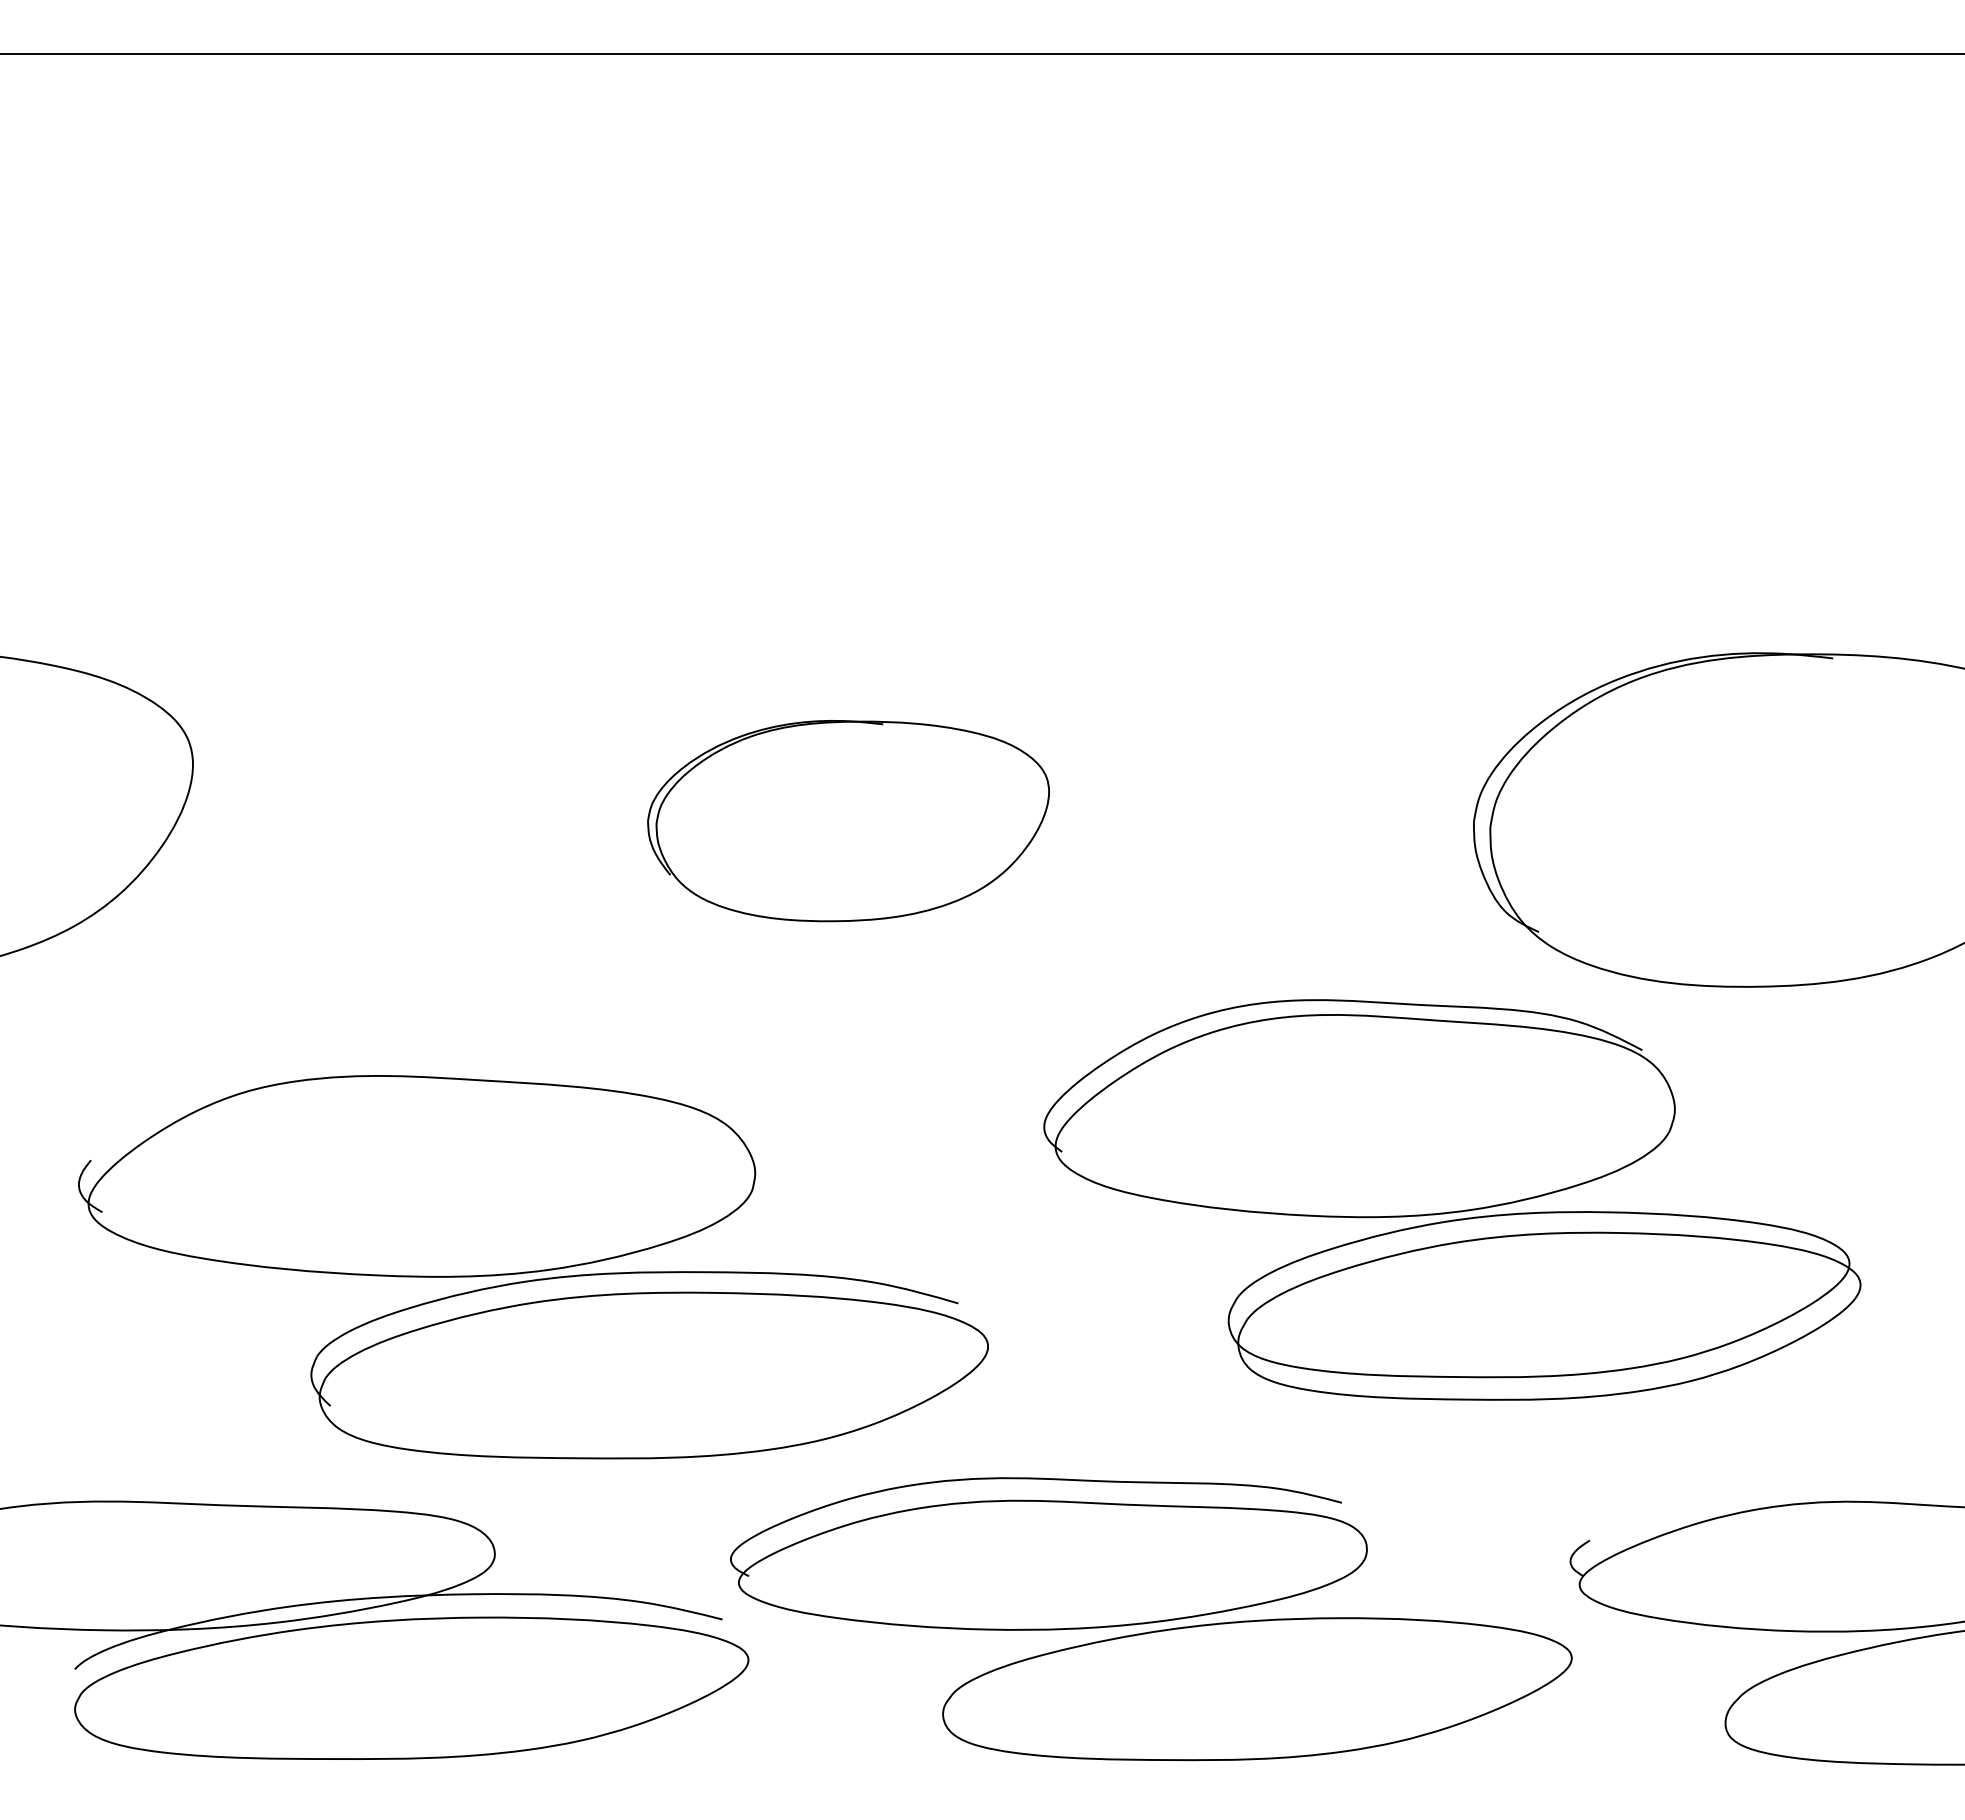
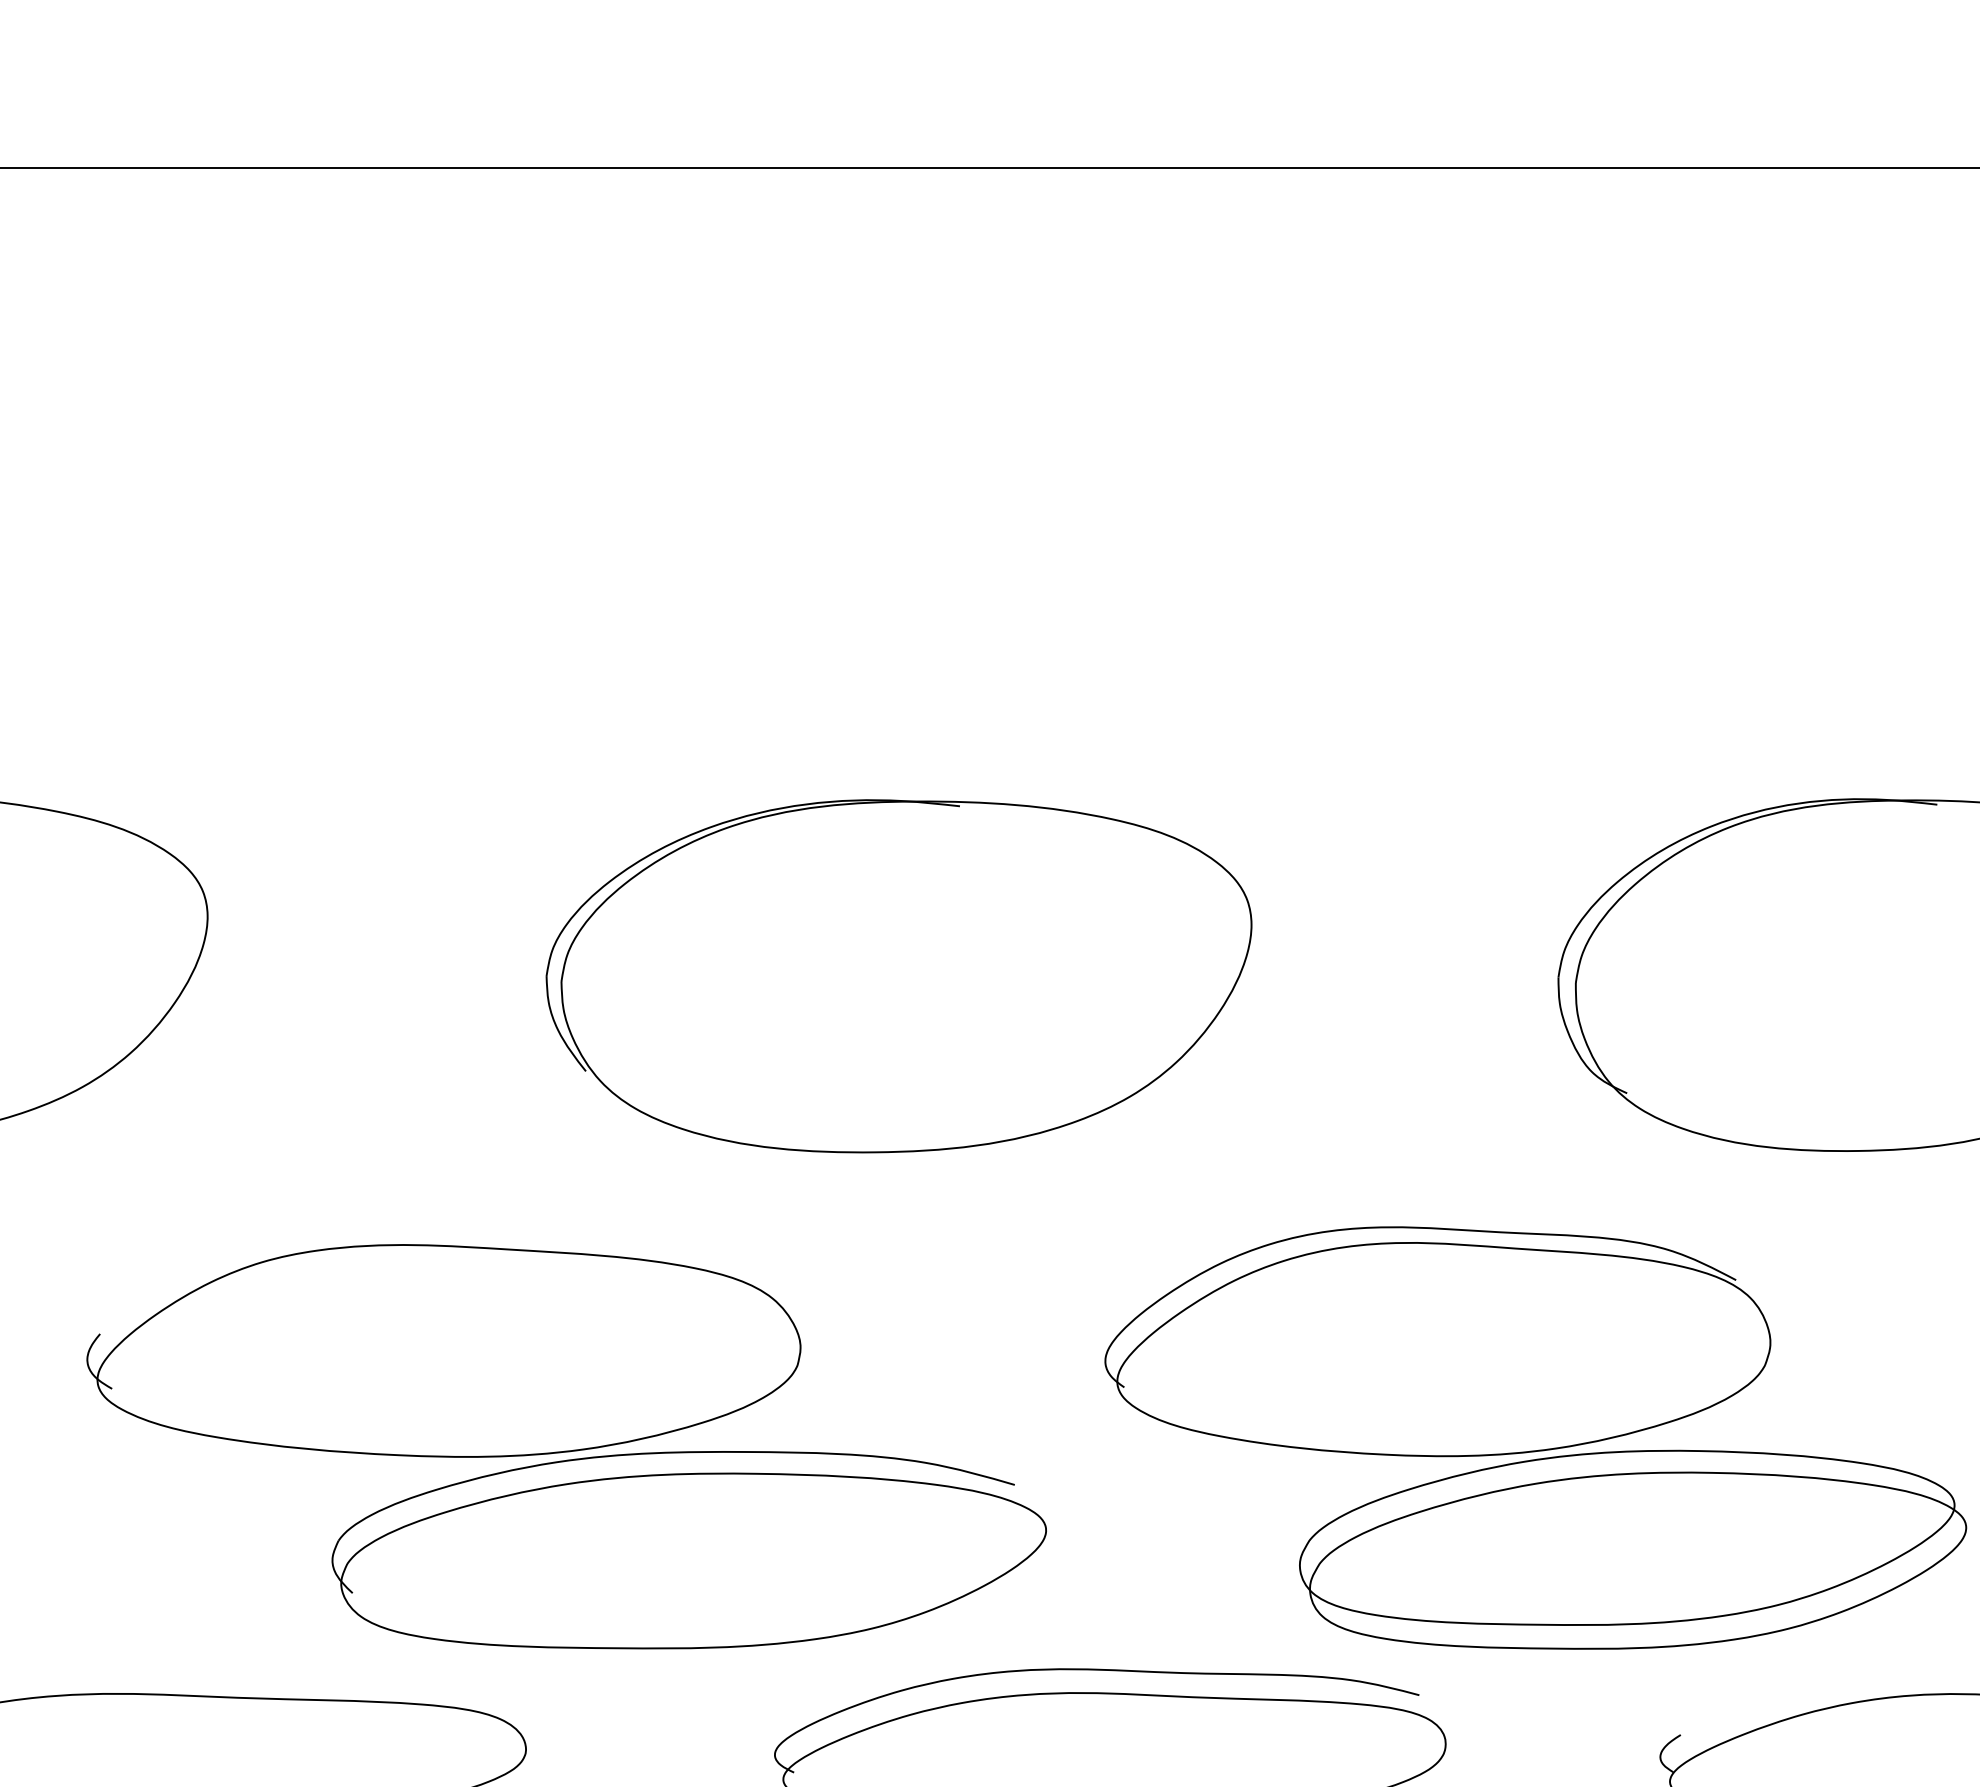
part: (848, 820) -> (898, 975), size x1.67
part: (1452, 1199) -> (1535, 1437), moved

